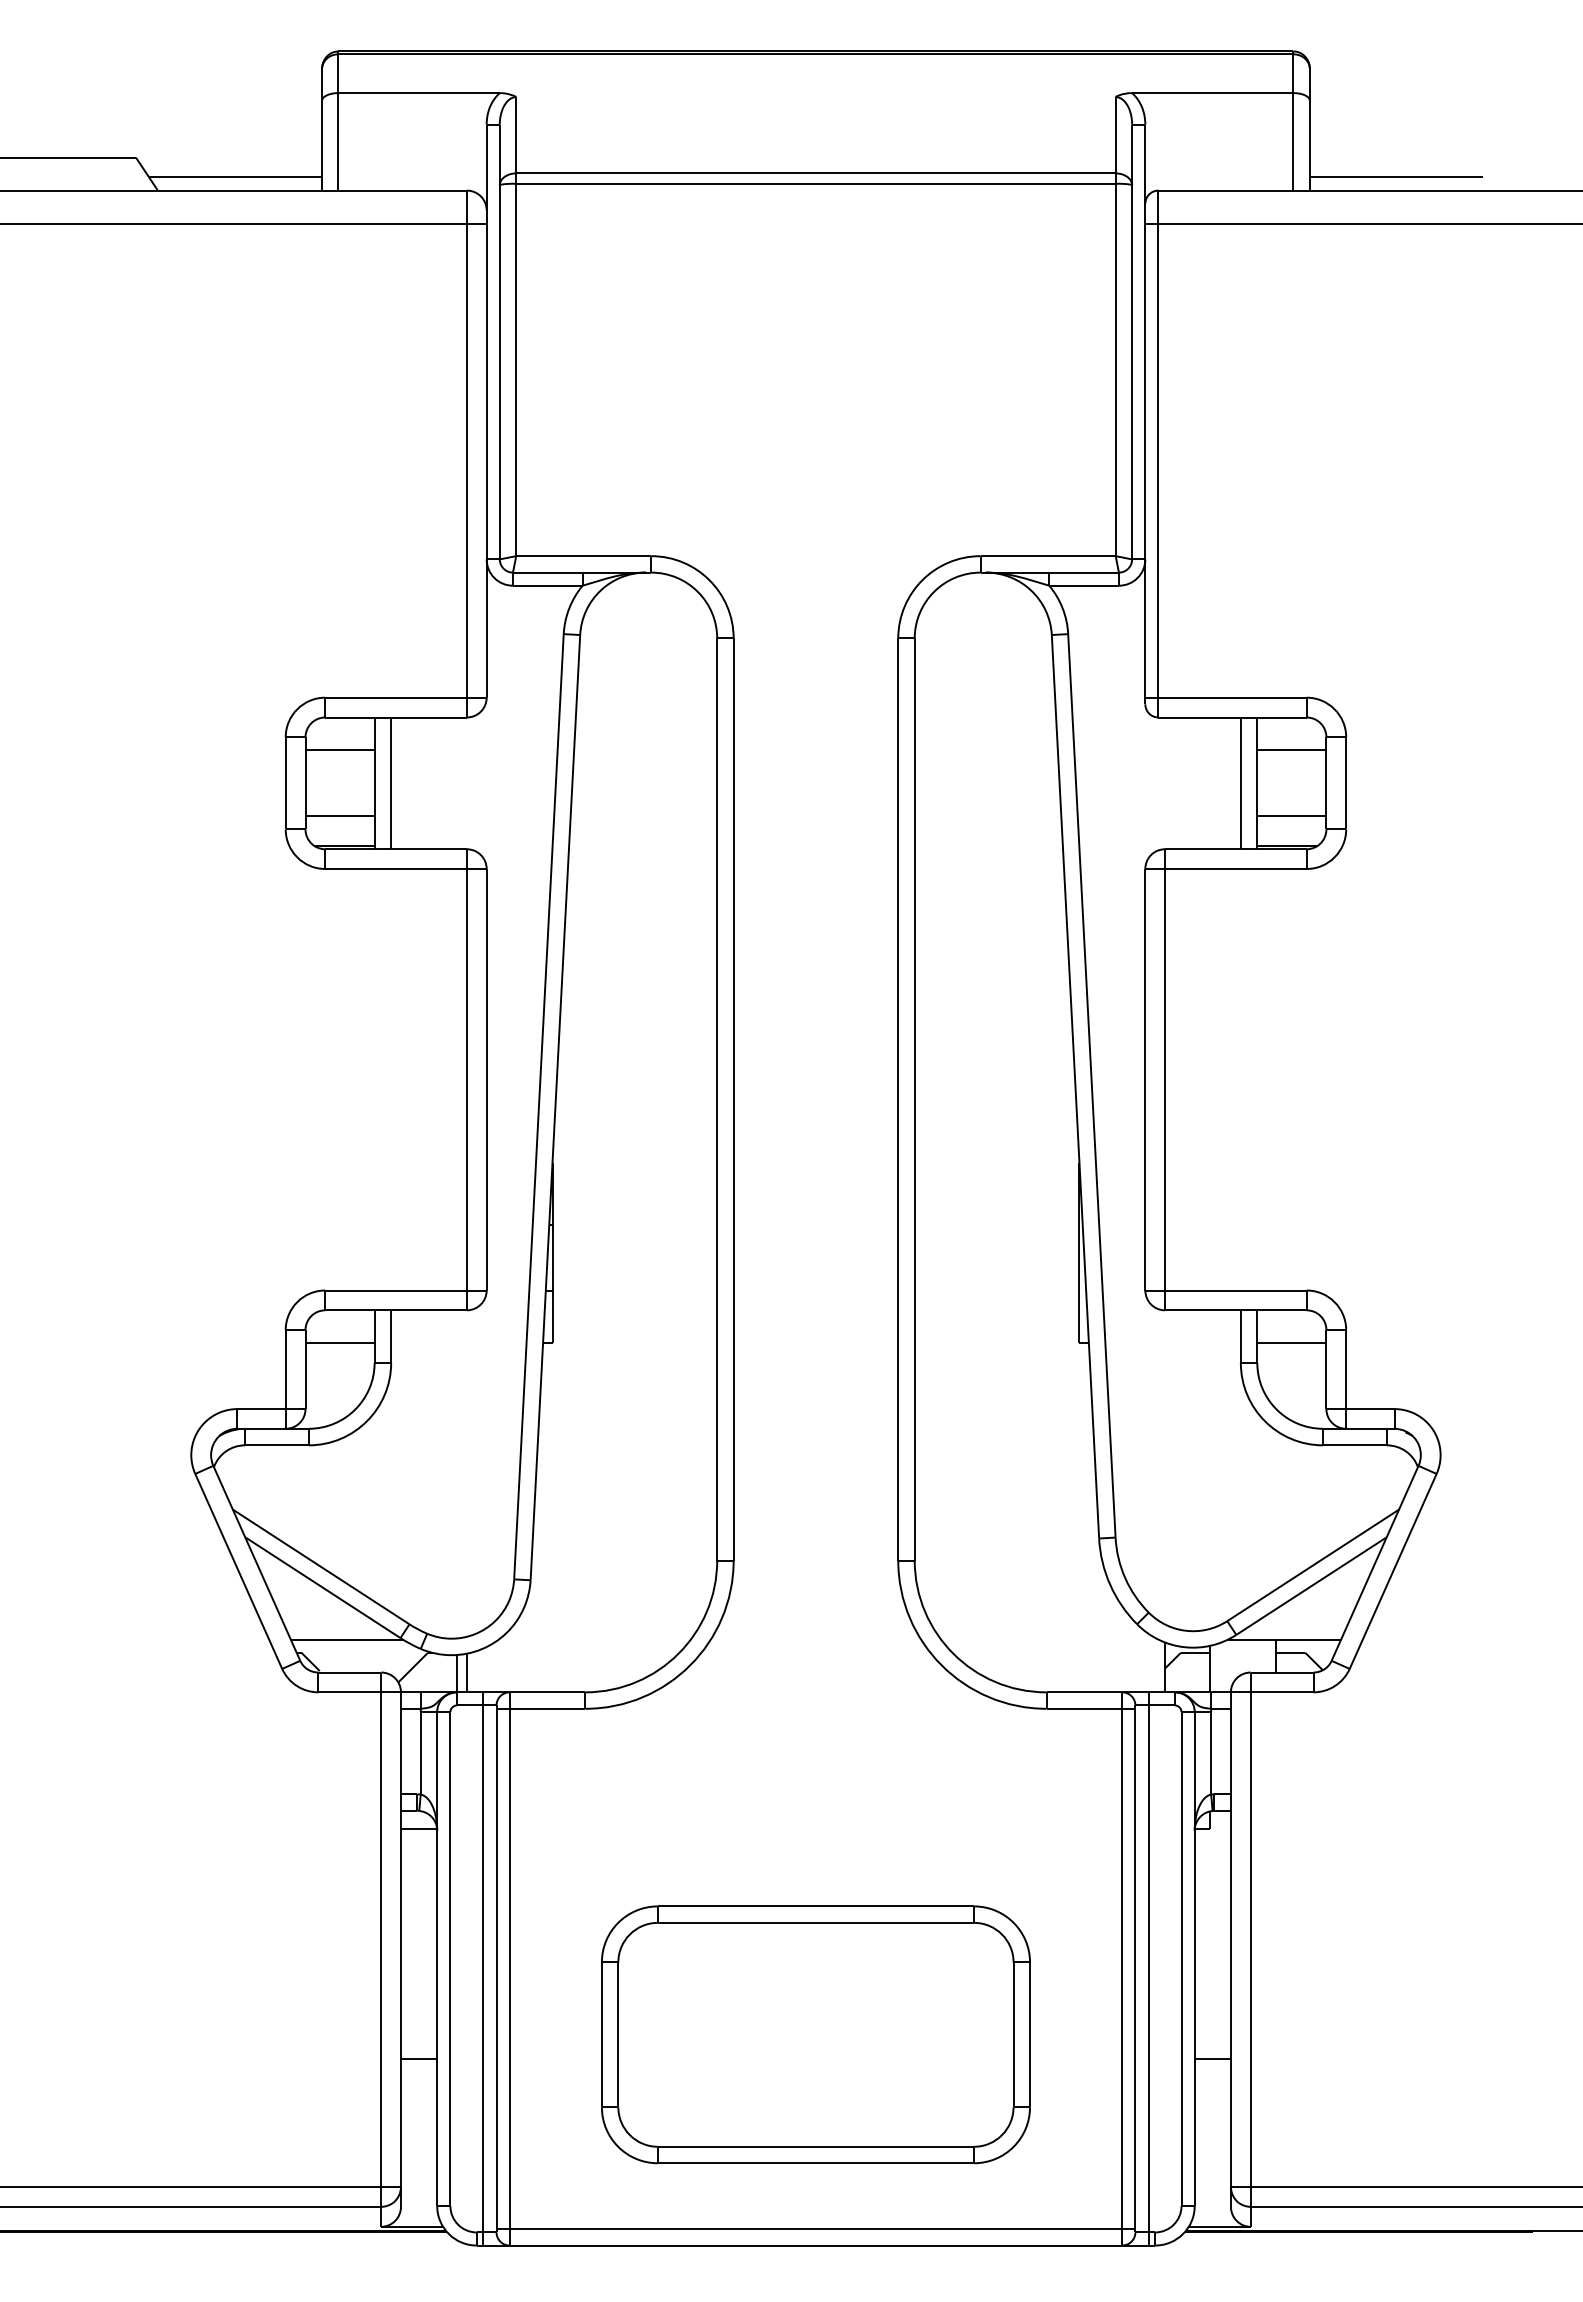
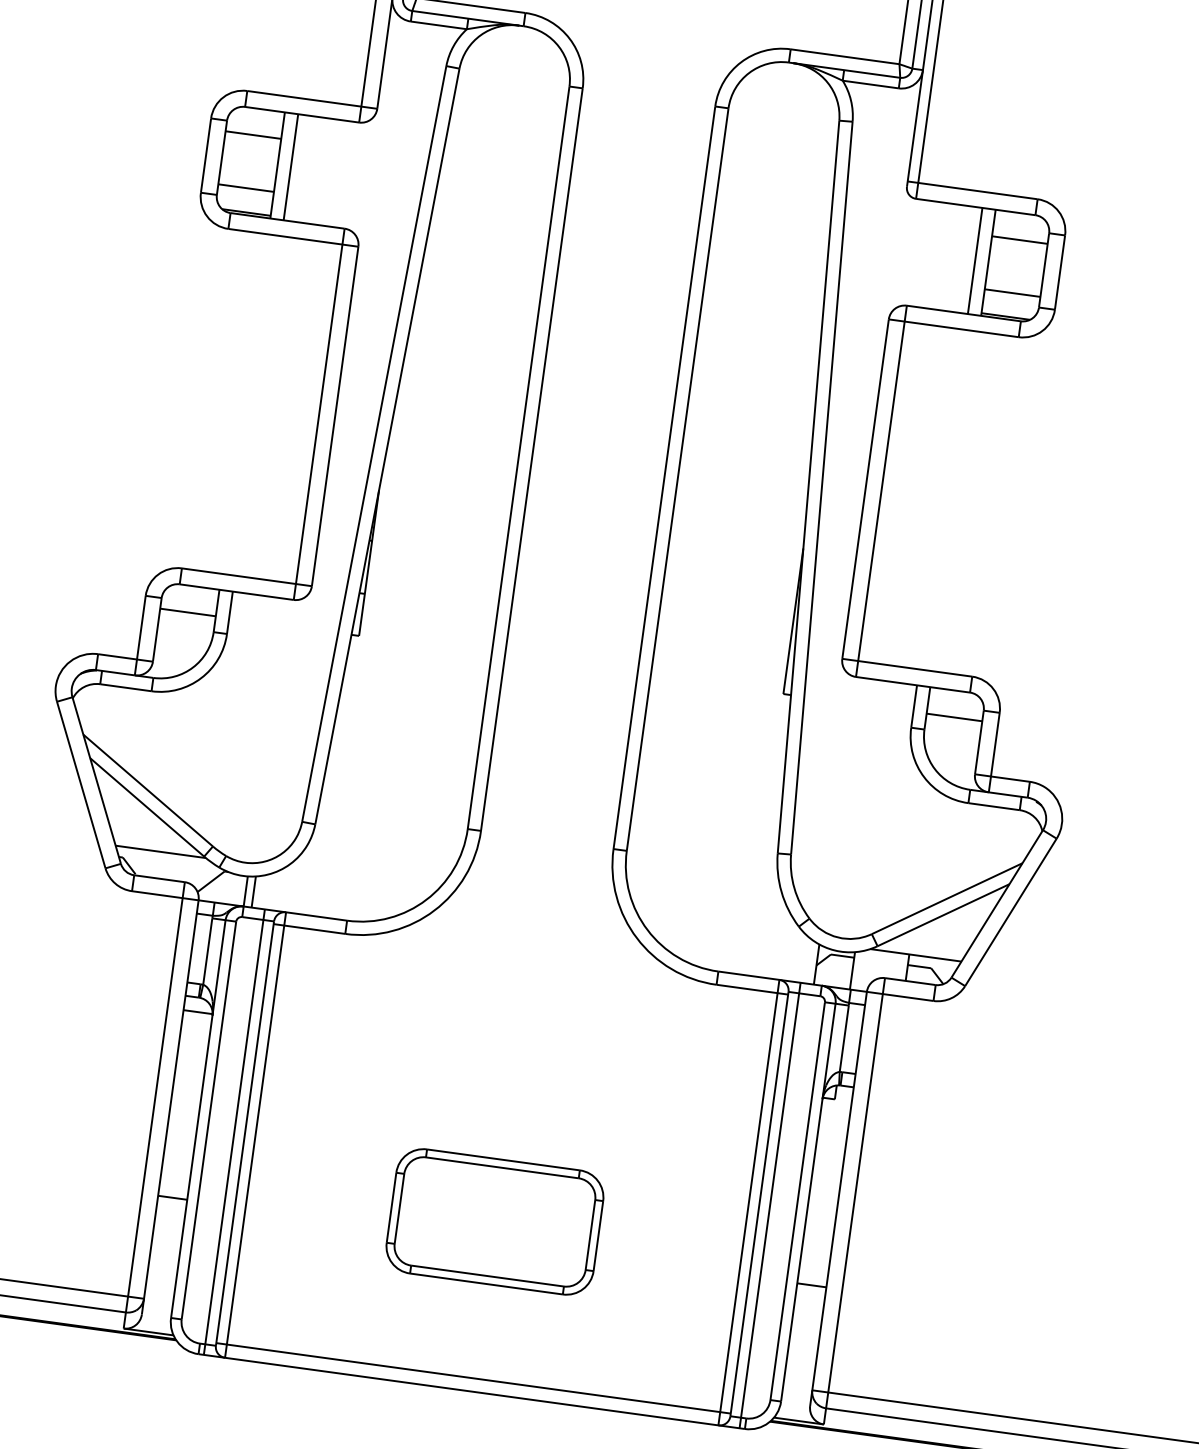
part: (815, 2034) -> (494, 1221), size x0.6

